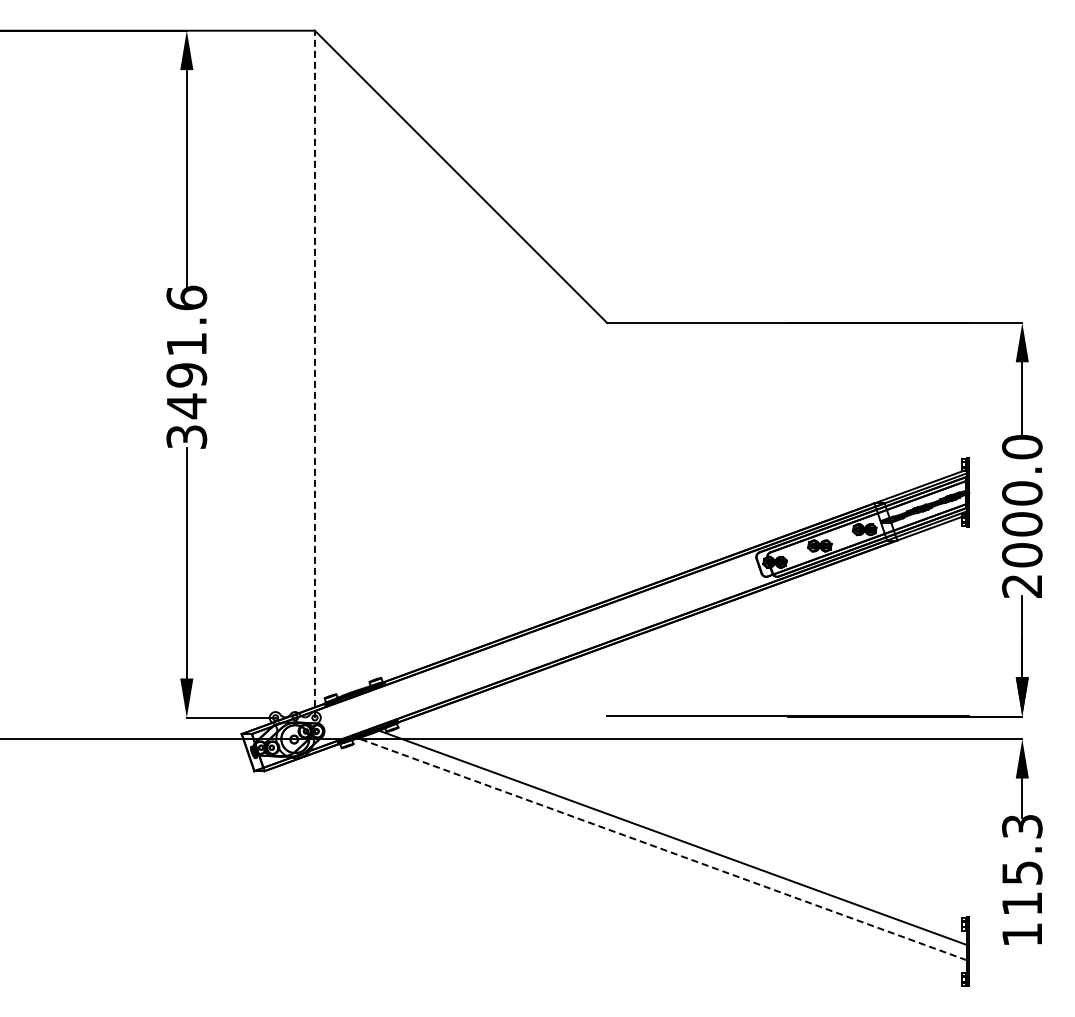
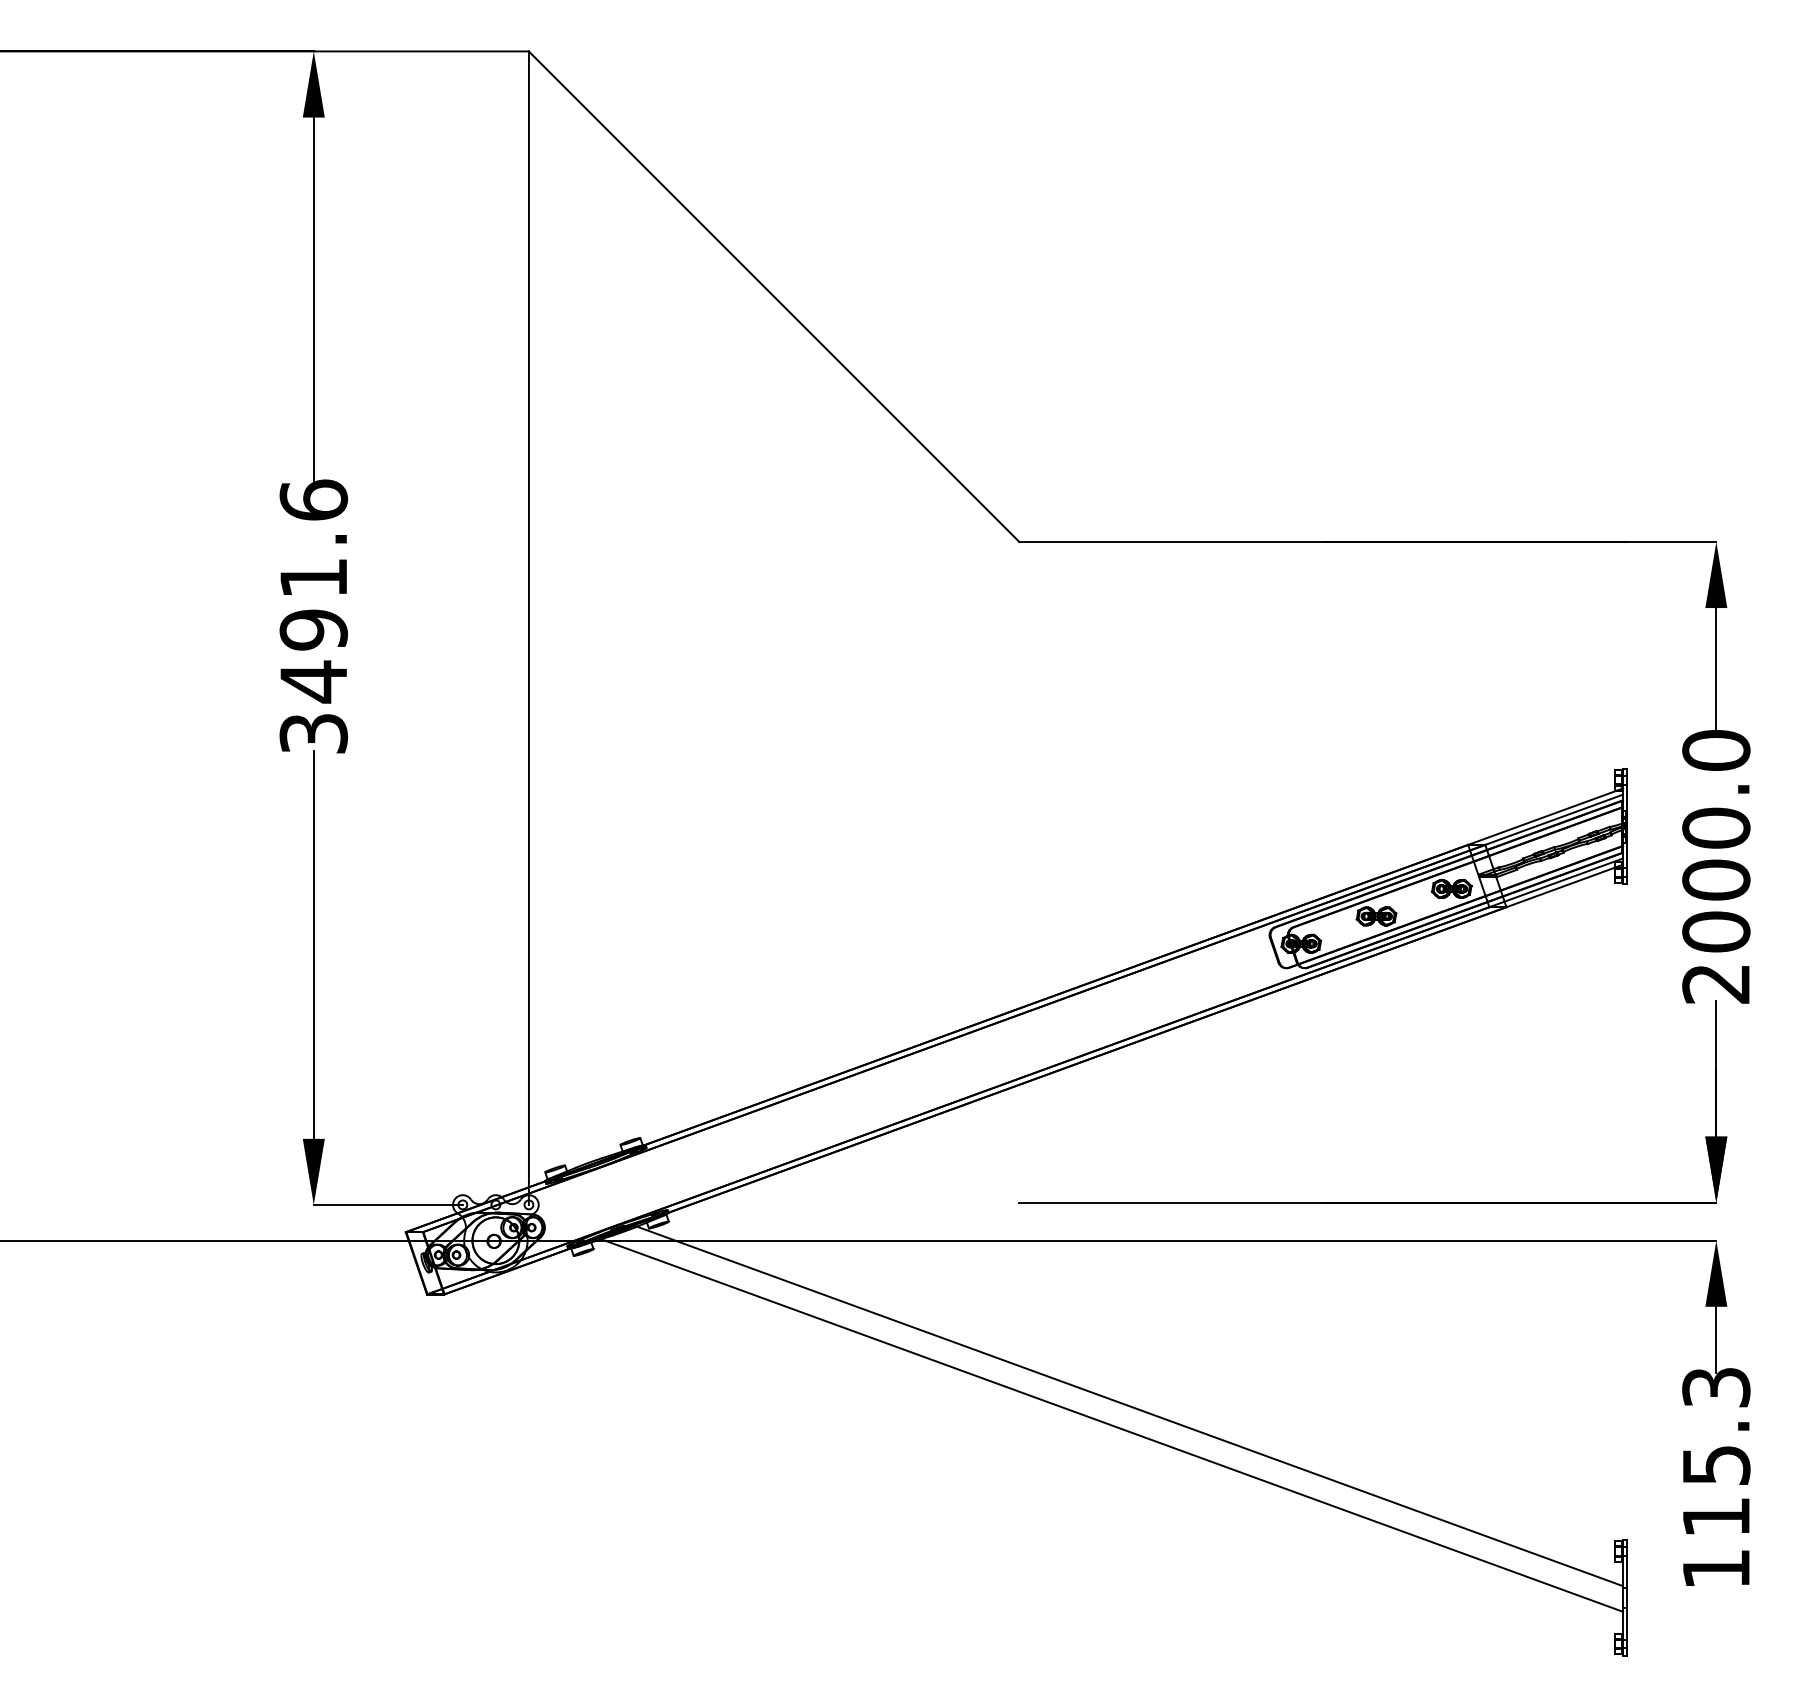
line: (314, 374) -> (528, 628), dashed -> solid
line: (661, 848) -> (1110, 1424), dashed -> solid

